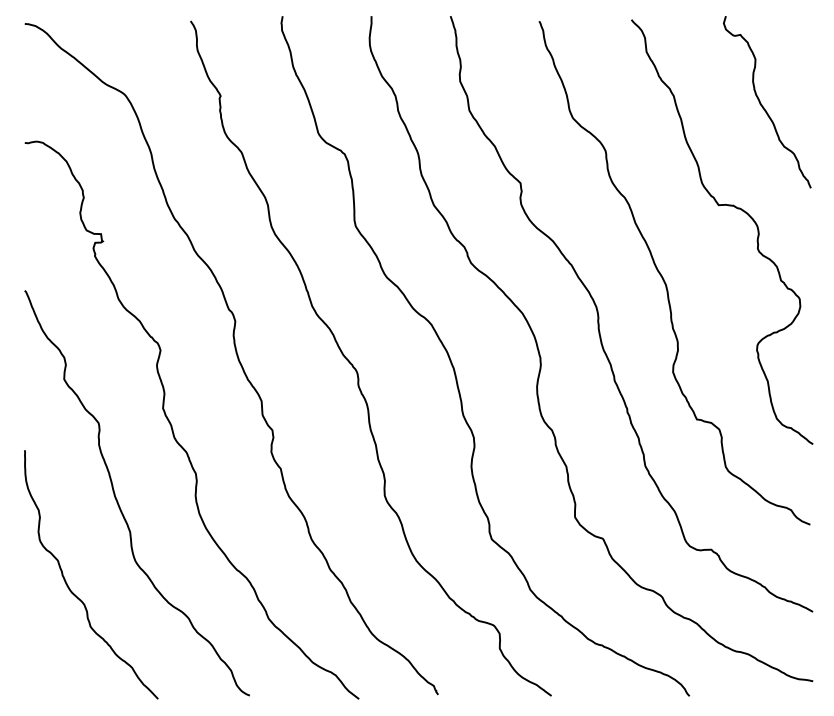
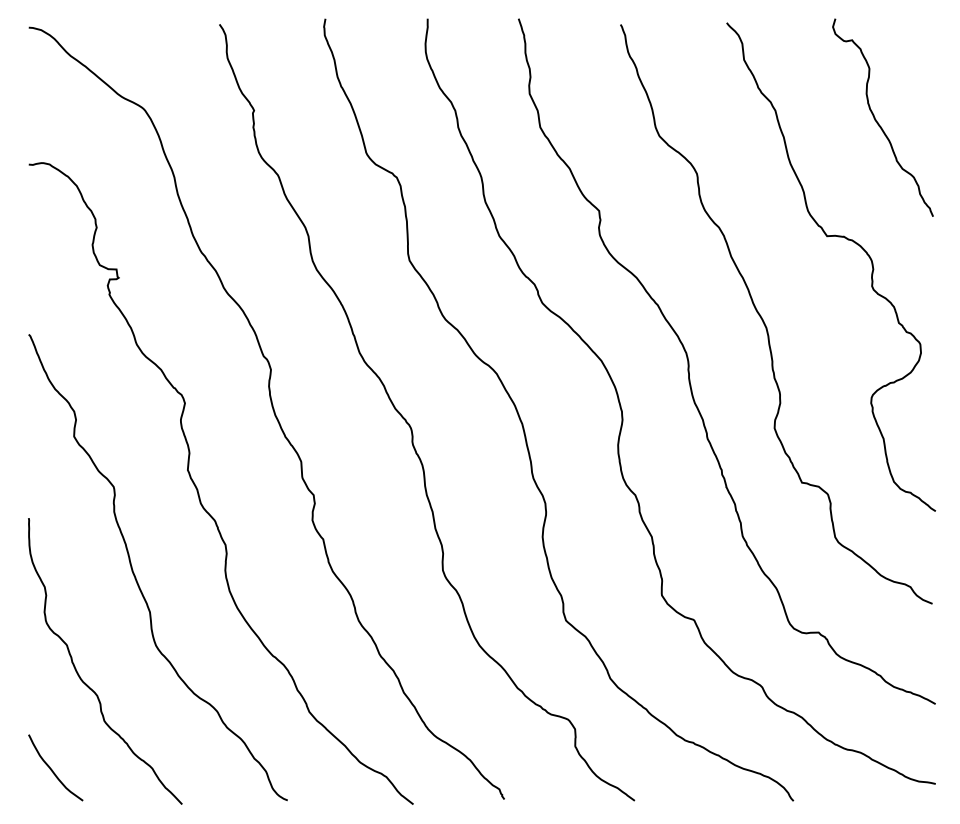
curve: (45, 668) -> (52, 769), added

